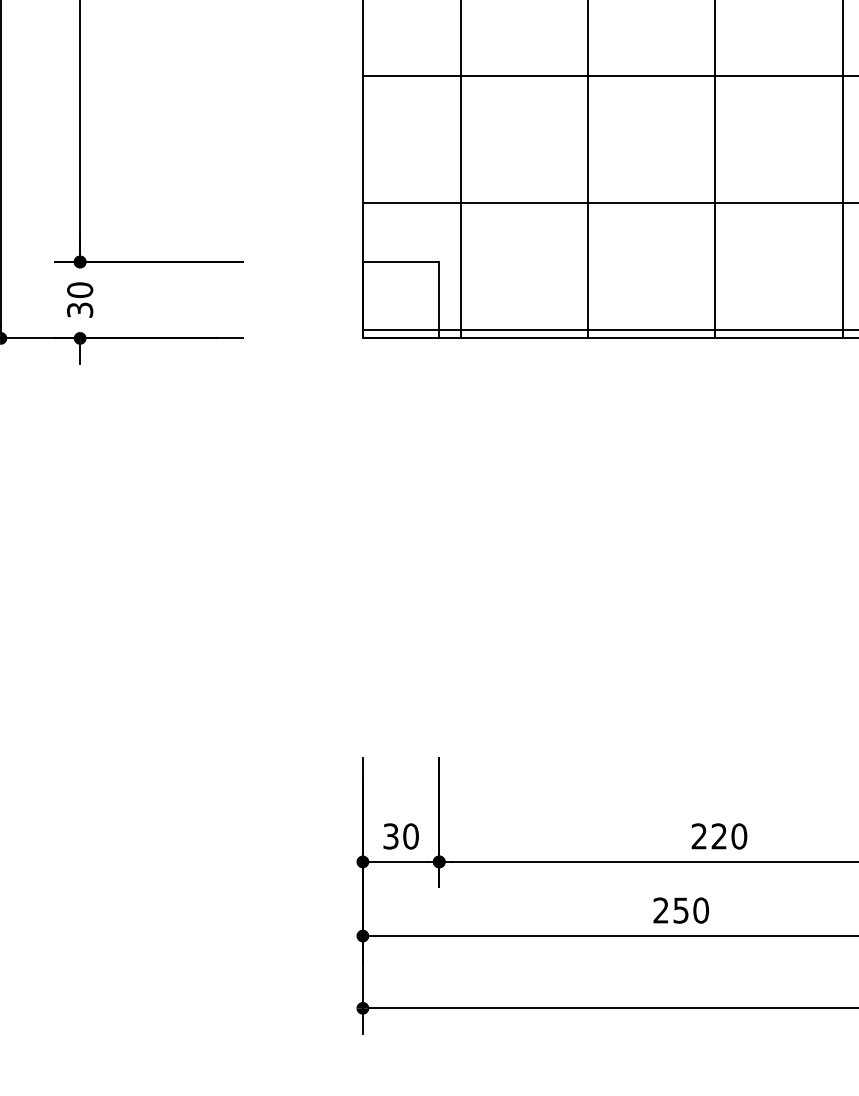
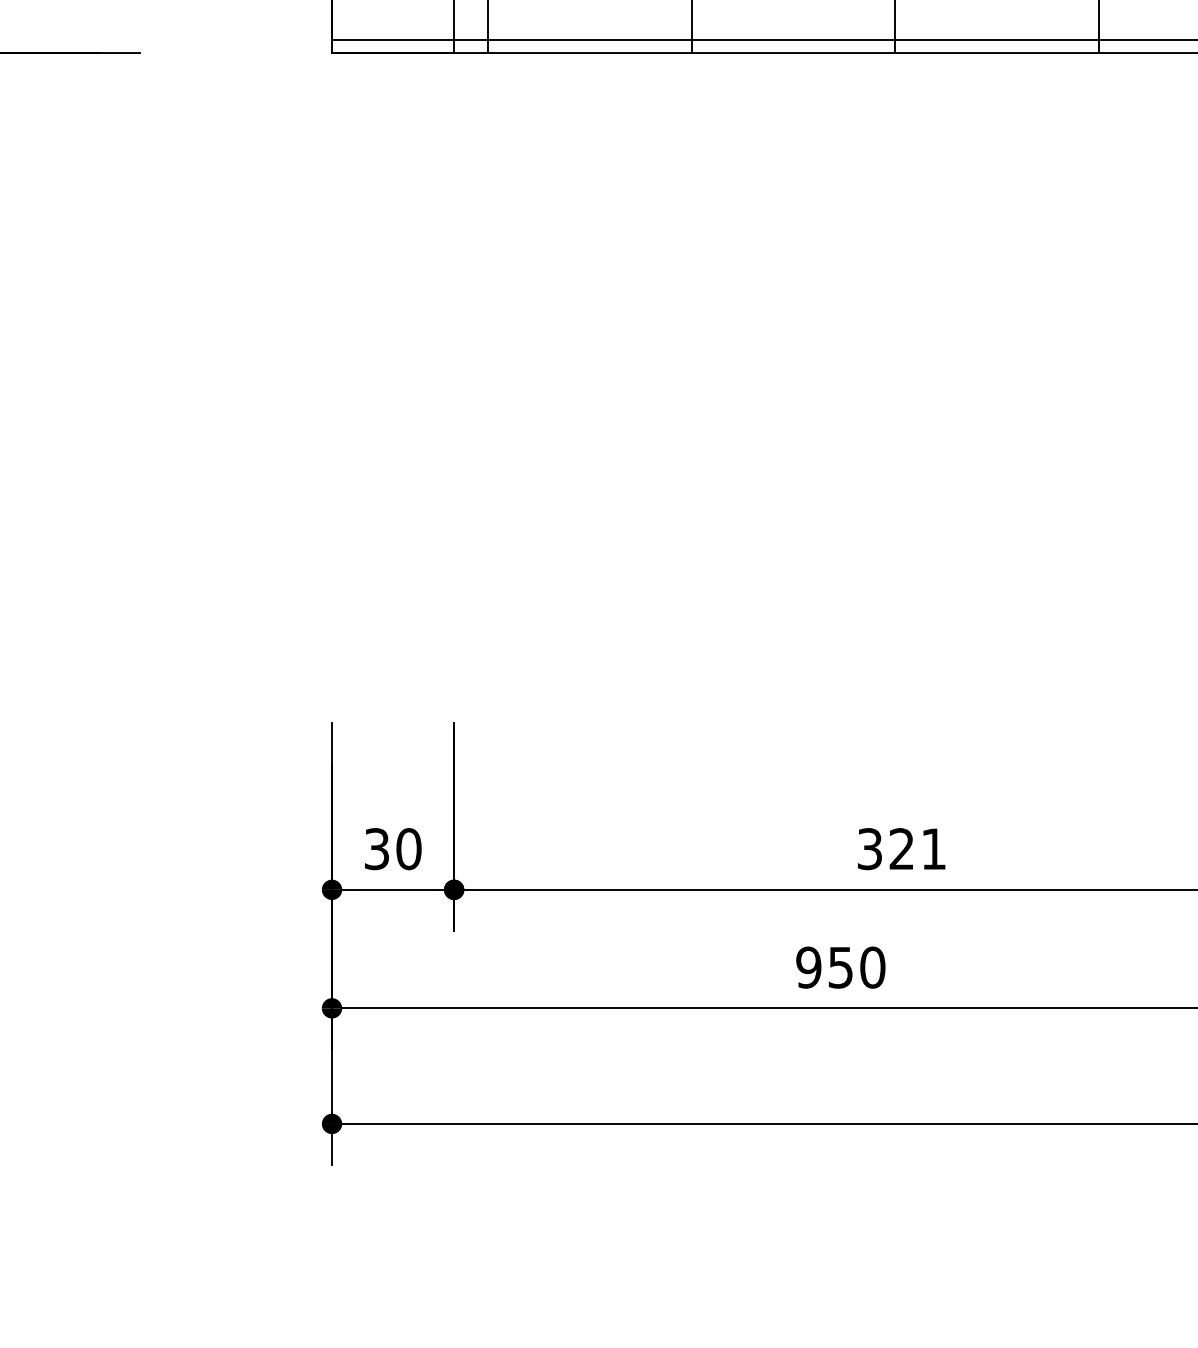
text: (719, 836) -> (902, 849), 220 -> 321
text: (660, 910) -> (807, 967), 250 -> 950

